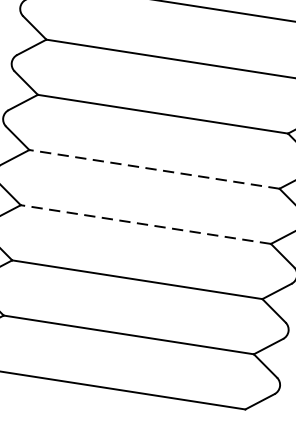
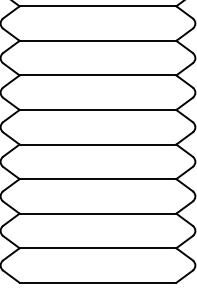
line: (153, 169) -> (97, 144), dashed -> solid
line: (145, 225) -> (97, 179), dashed -> solid

